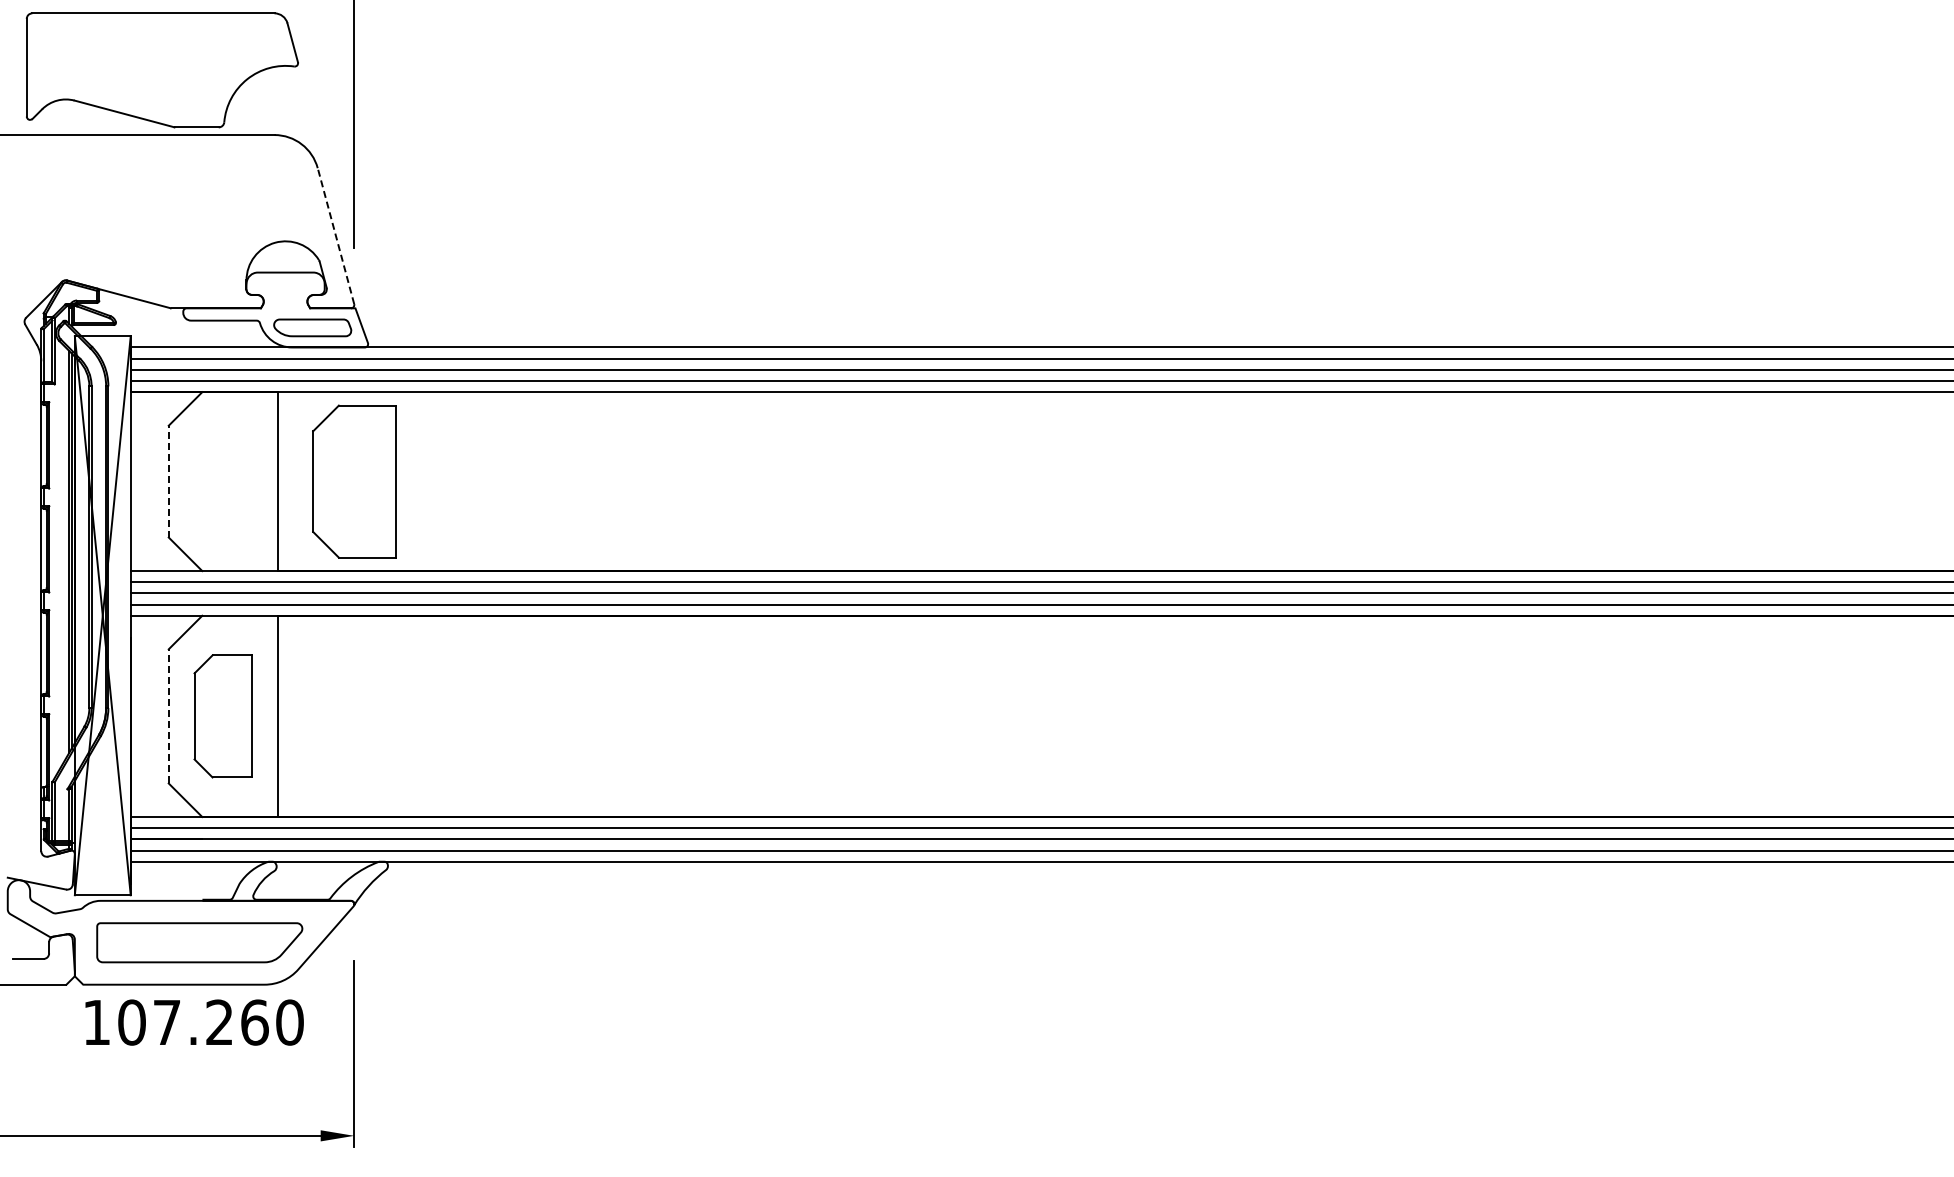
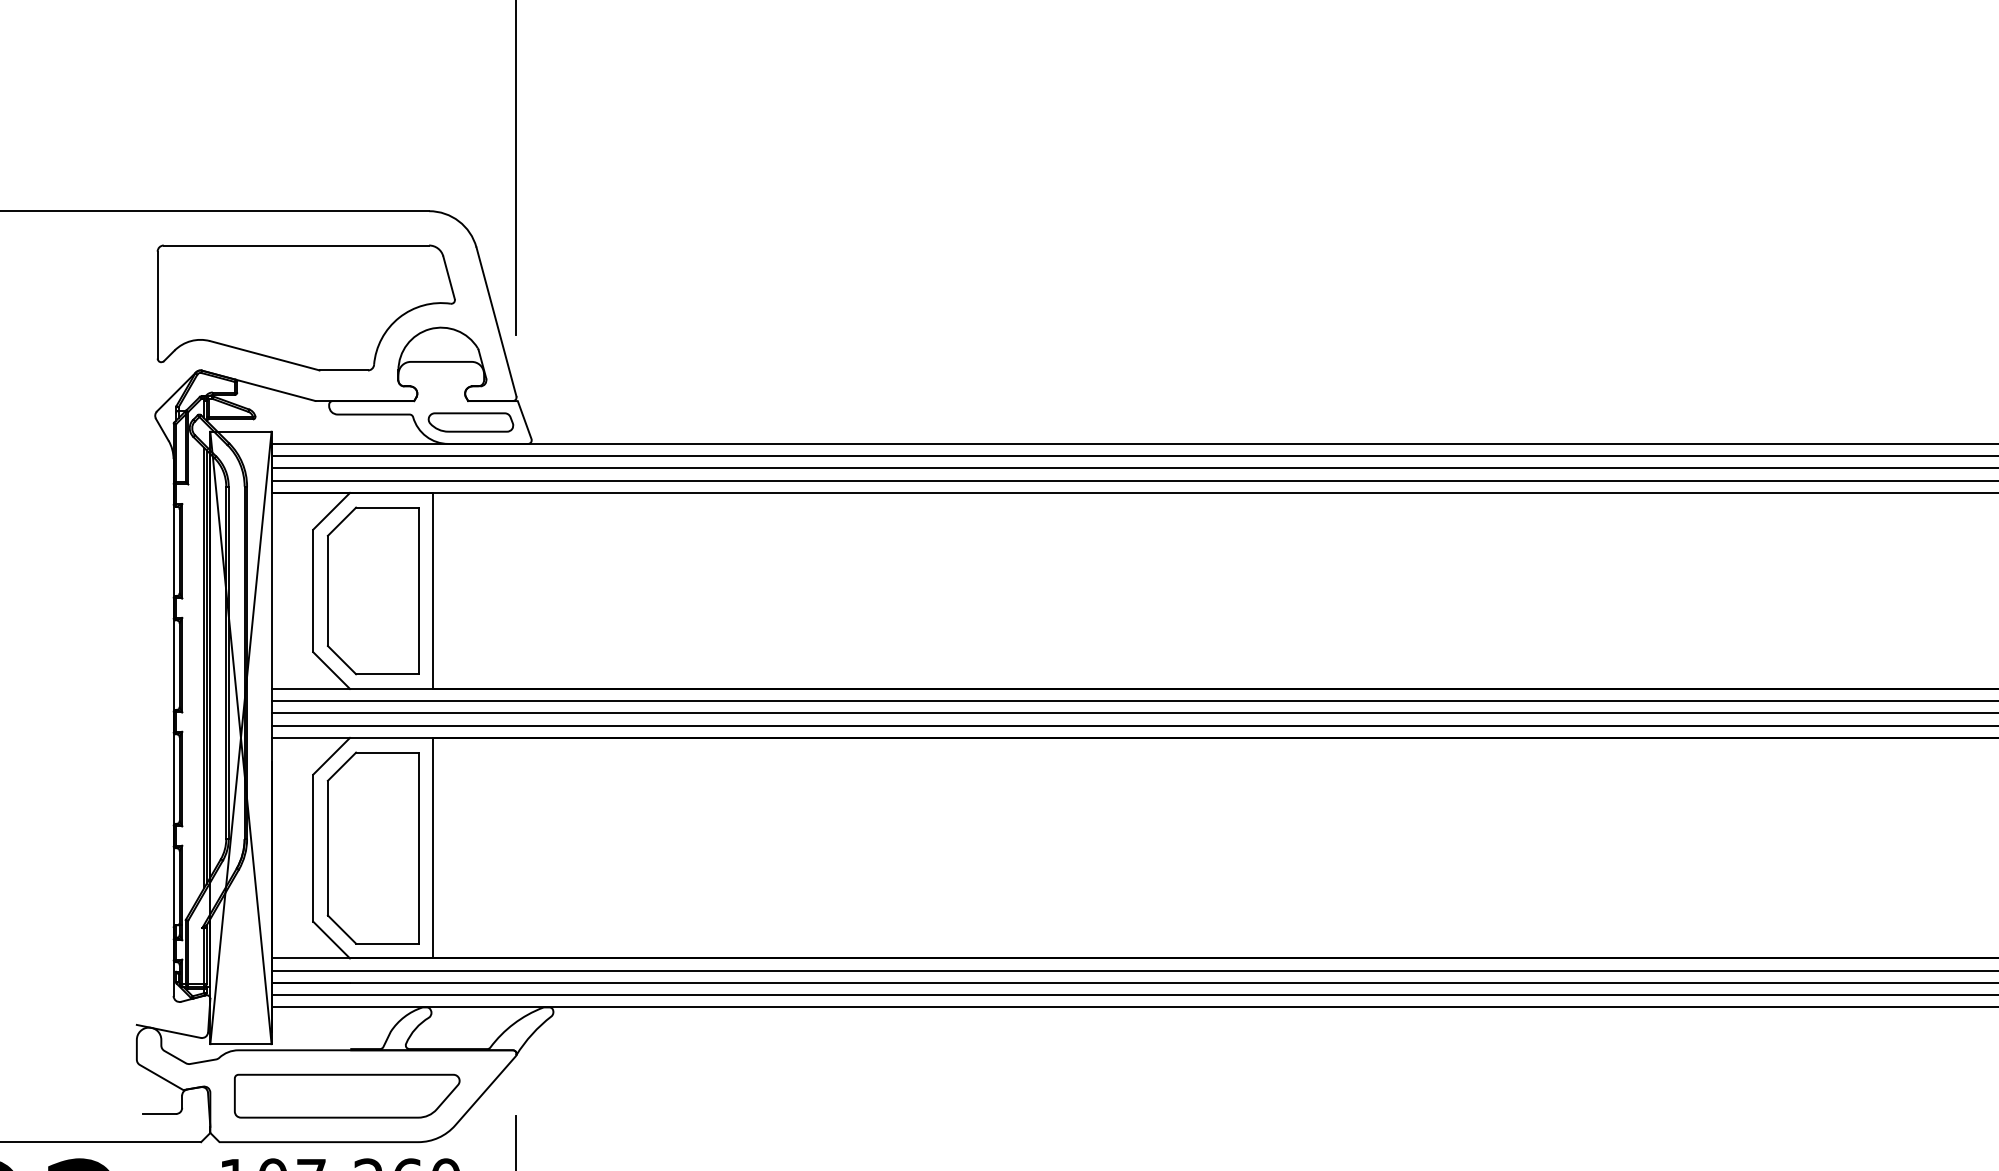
part: (161, 70) -> (305, 308), moved
line: (335, 235) -> (495, 321), dashed -> solid
line: (168, 481) -> (312, 590), dashed -> solid
part: (354, 481) -> (373, 590), moved
line: (168, 715) -> (312, 847), dashed -> solid
part: (223, 716) -> (373, 848), size x1.43

